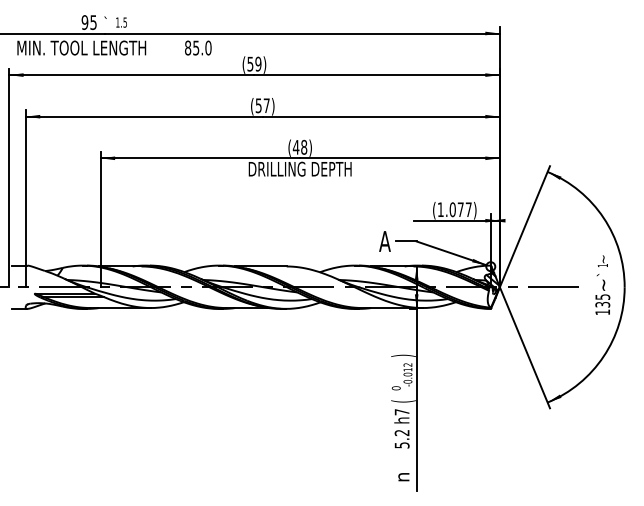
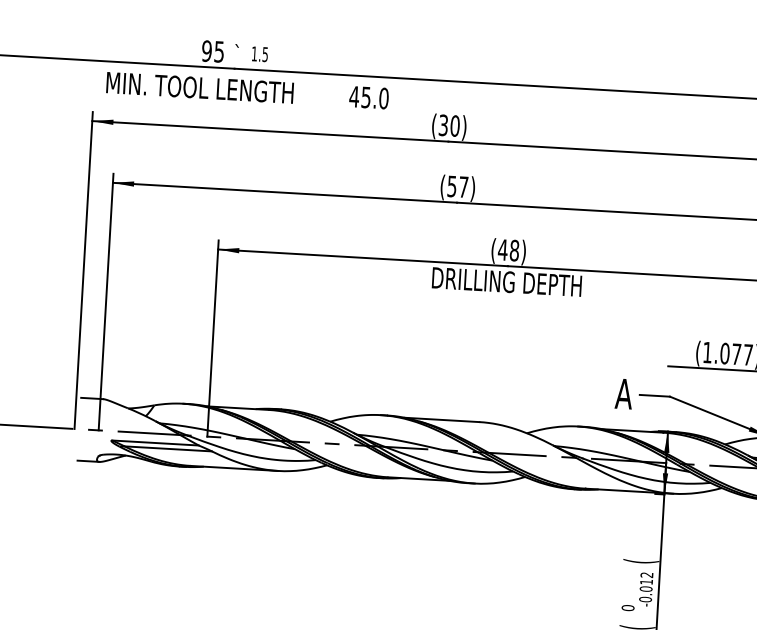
text: (187, 47) -> (353, 95), 85.0 -> 45.0
text: (254, 63) -> (449, 124), (59) -> (30)
text: (403, 355) -> (641, 561), ) -> (

